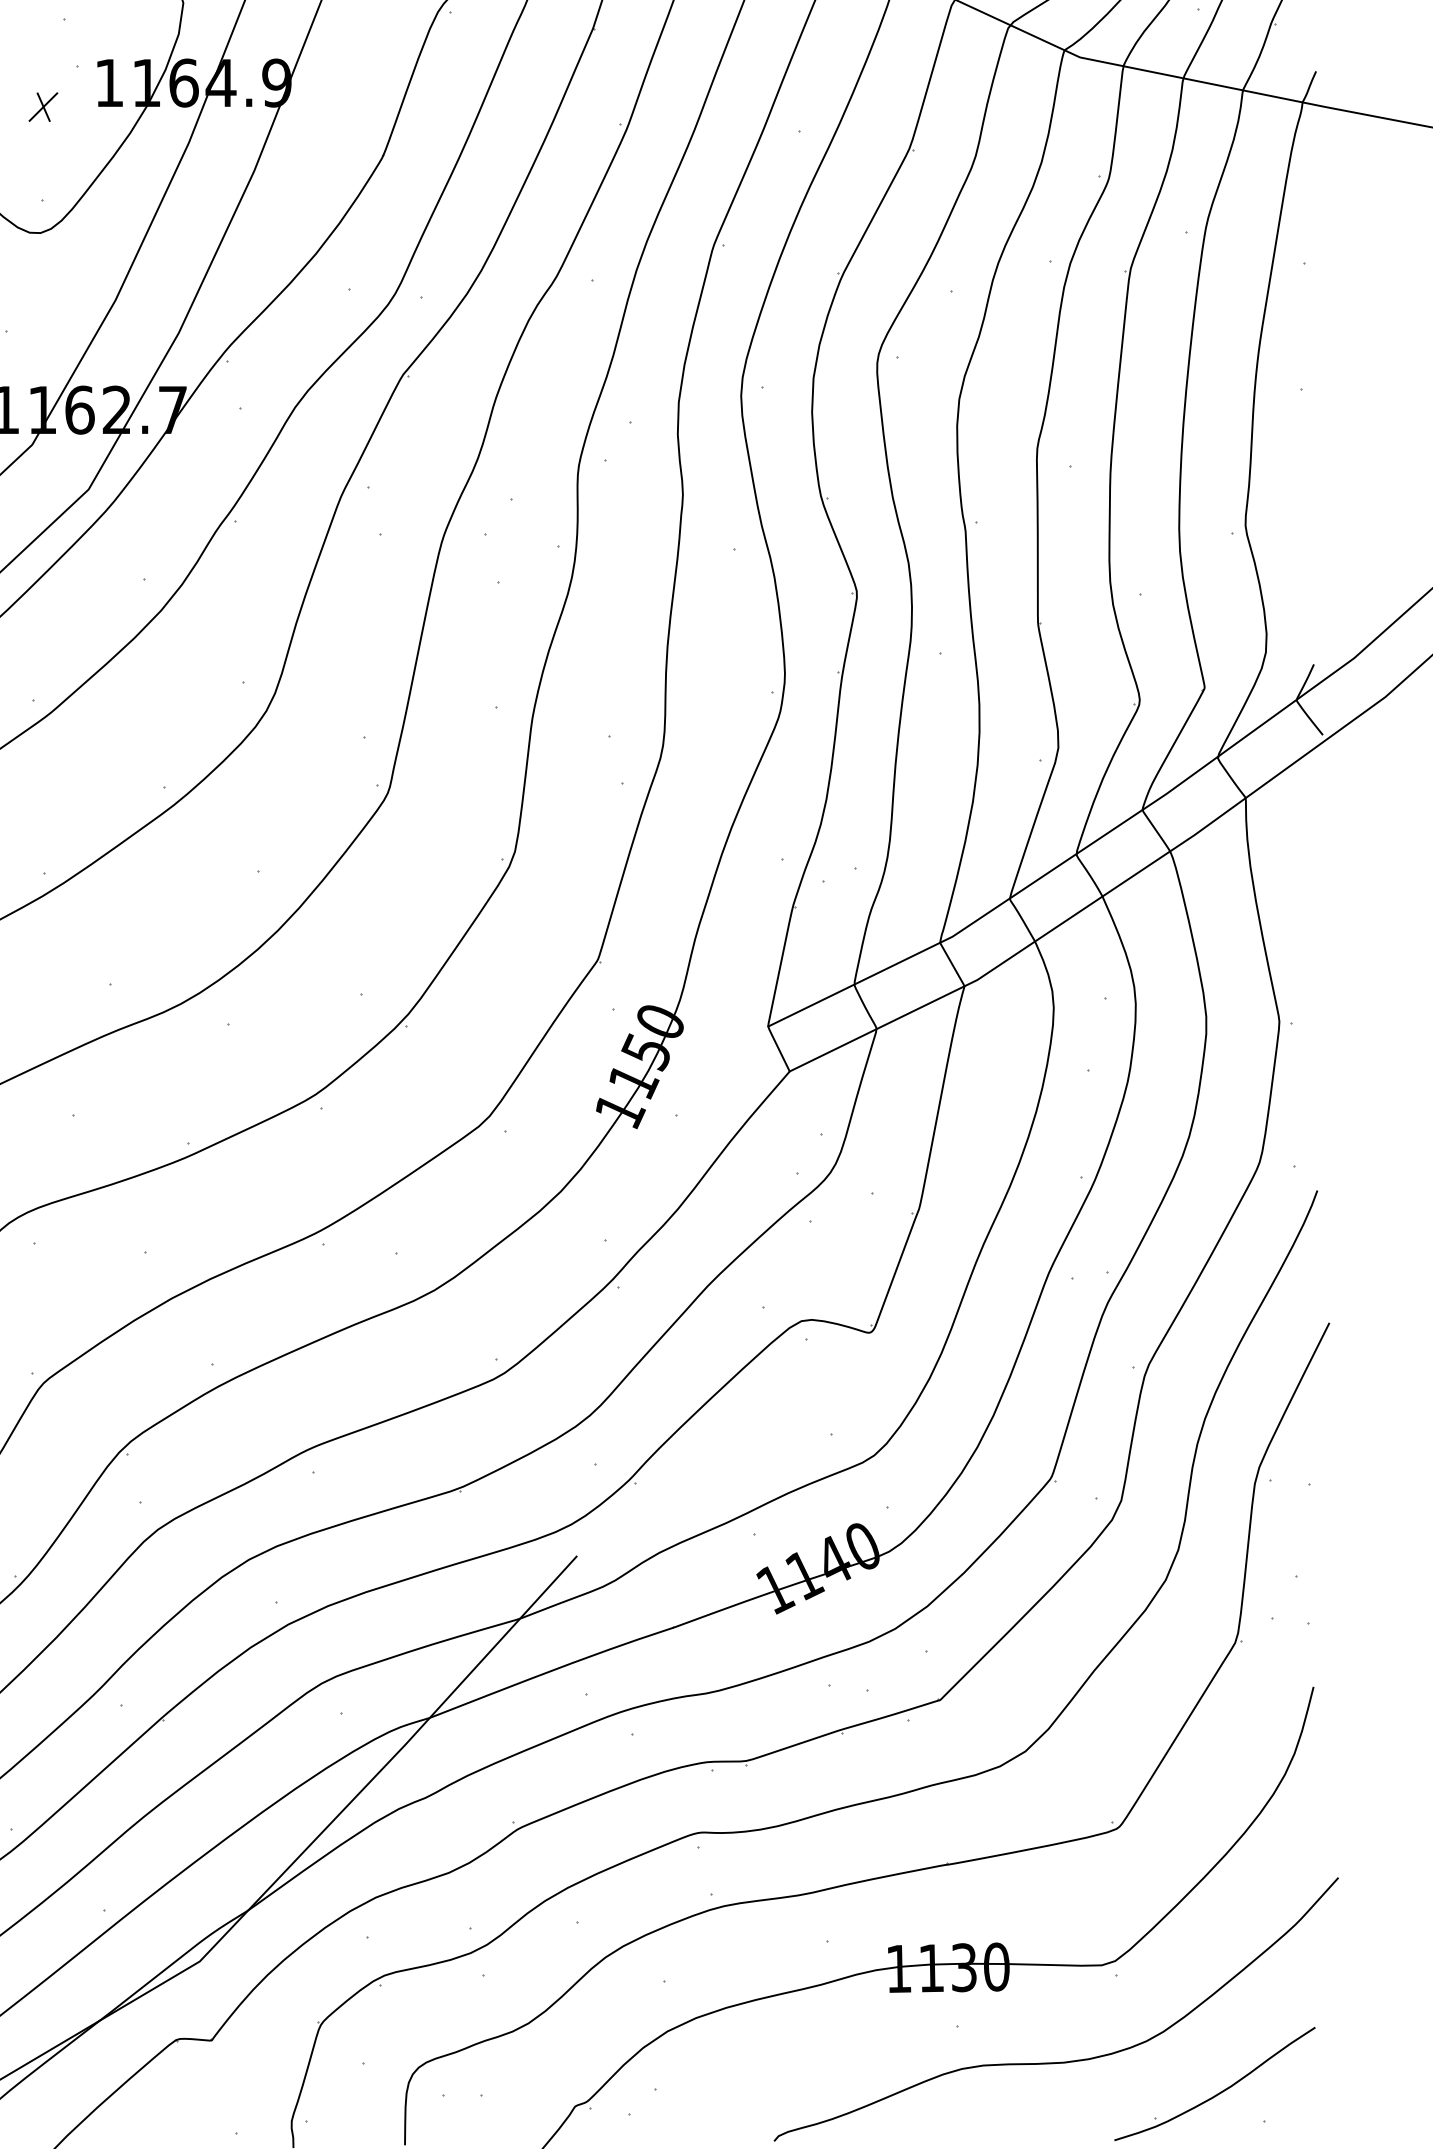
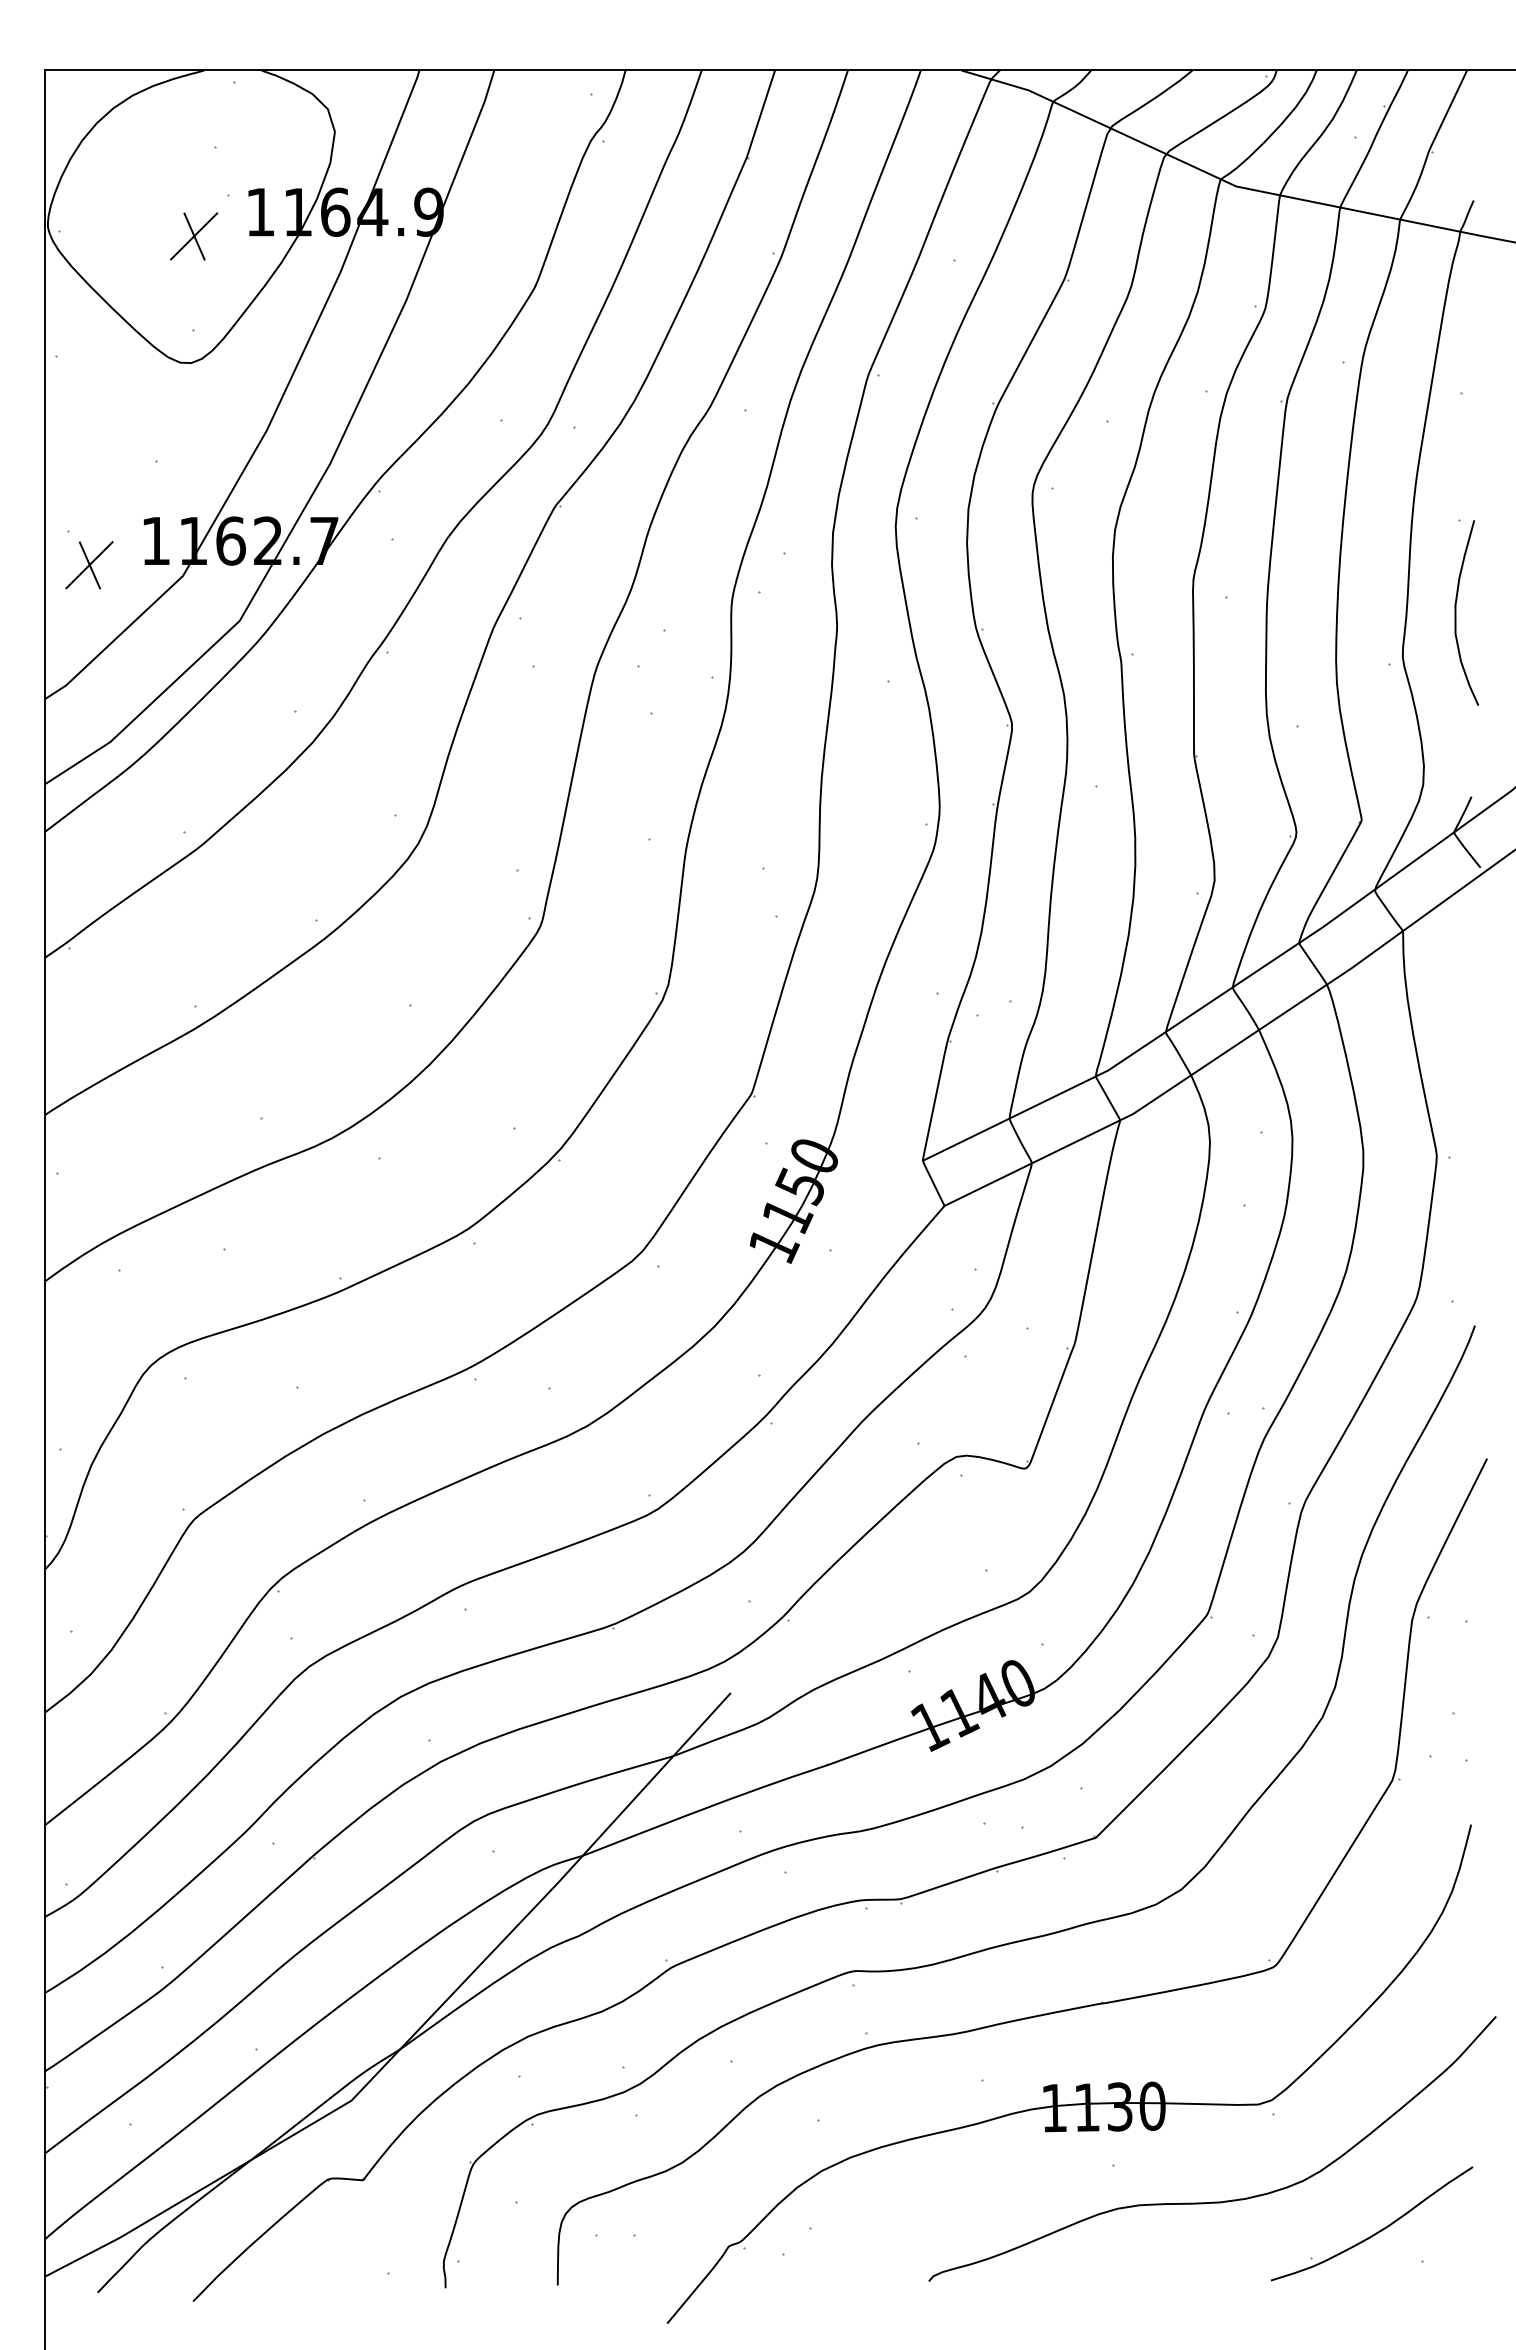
part: (43, 107) -> (194, 236), size x1.67
curve: (1298, 481) -> (1456, 612), added

